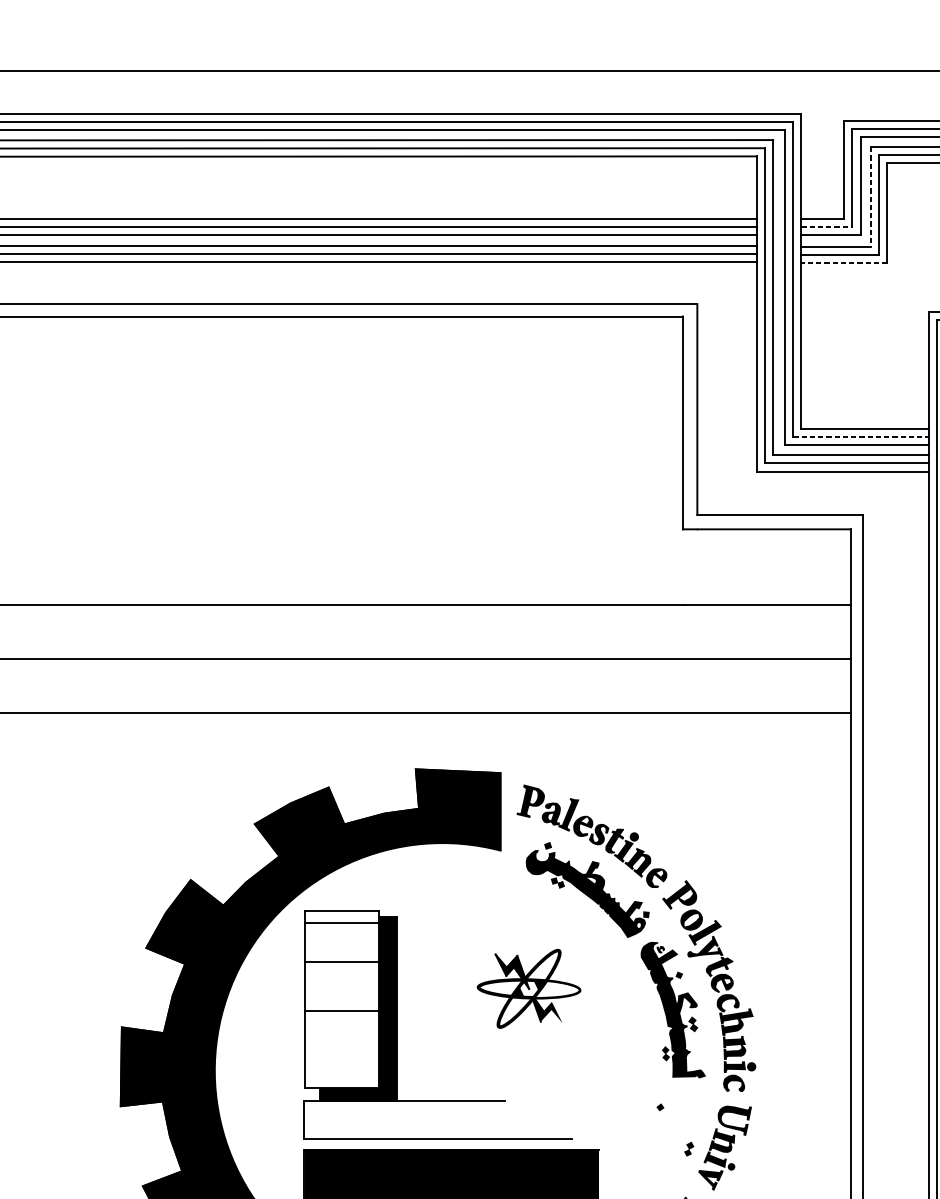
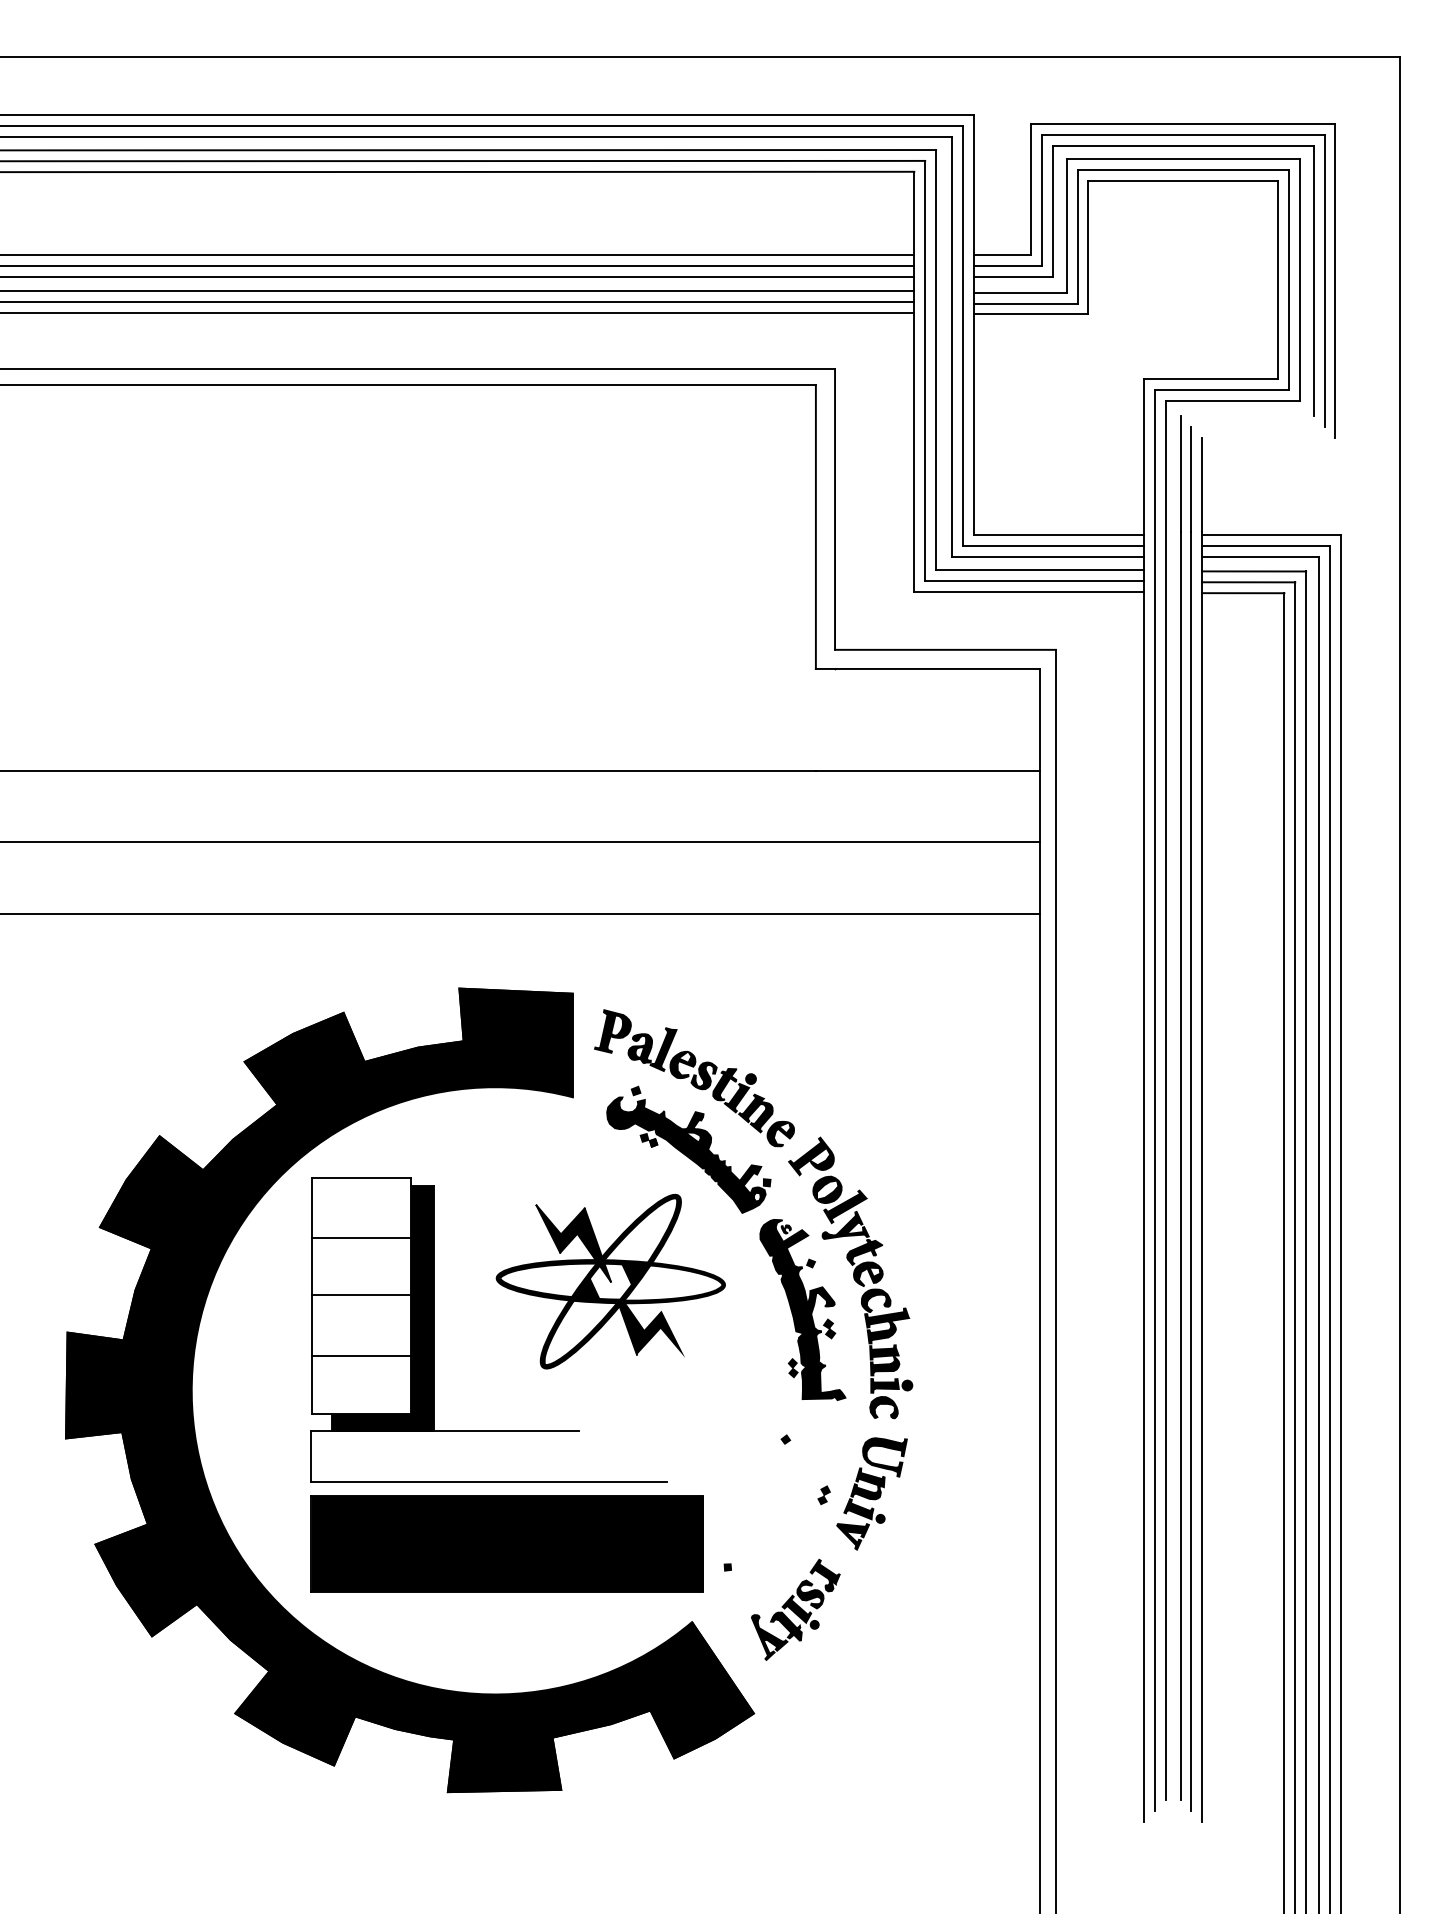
line: (870, 197) -> (1066, 226), dashed -> solid
line: (827, 226) -> (1008, 265), dashed -> solid
line: (843, 263) -> (1030, 314), dashed -> solid
line: (861, 437) -> (1053, 546), dashed -> solid
line: (341, 922) -> (360, 1238), moved
line: (341, 961) -> (360, 1294), moved
part: (528, 988) -> (610, 1281), size x1.67
line: (341, 1011) -> (360, 1355), moved

